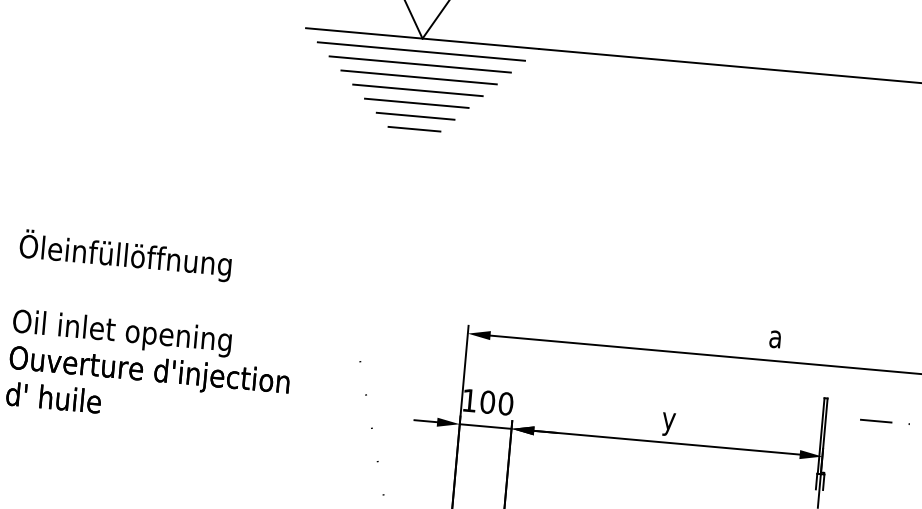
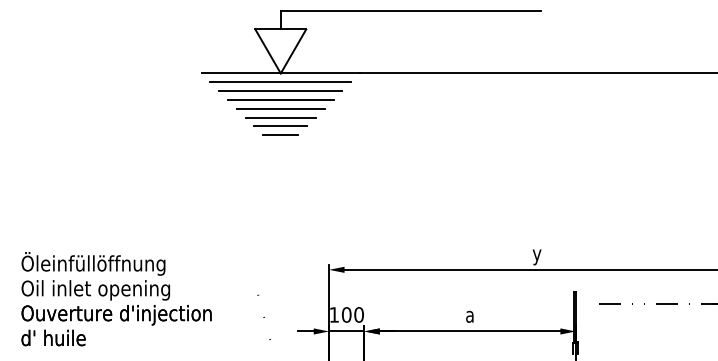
text: (125, 255) -> (93, 263), moved
text: (774, 342) -> (536, 257), a -> y
text: (667, 423) -> (469, 318), y -> a

